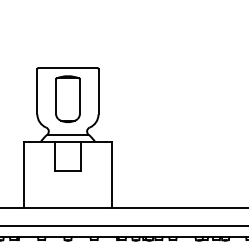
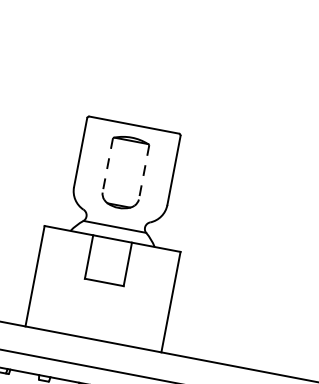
line: (56, 96) -> (108, 165), solid -> dashed
line: (79, 96) -> (143, 172), solid -> dashed

